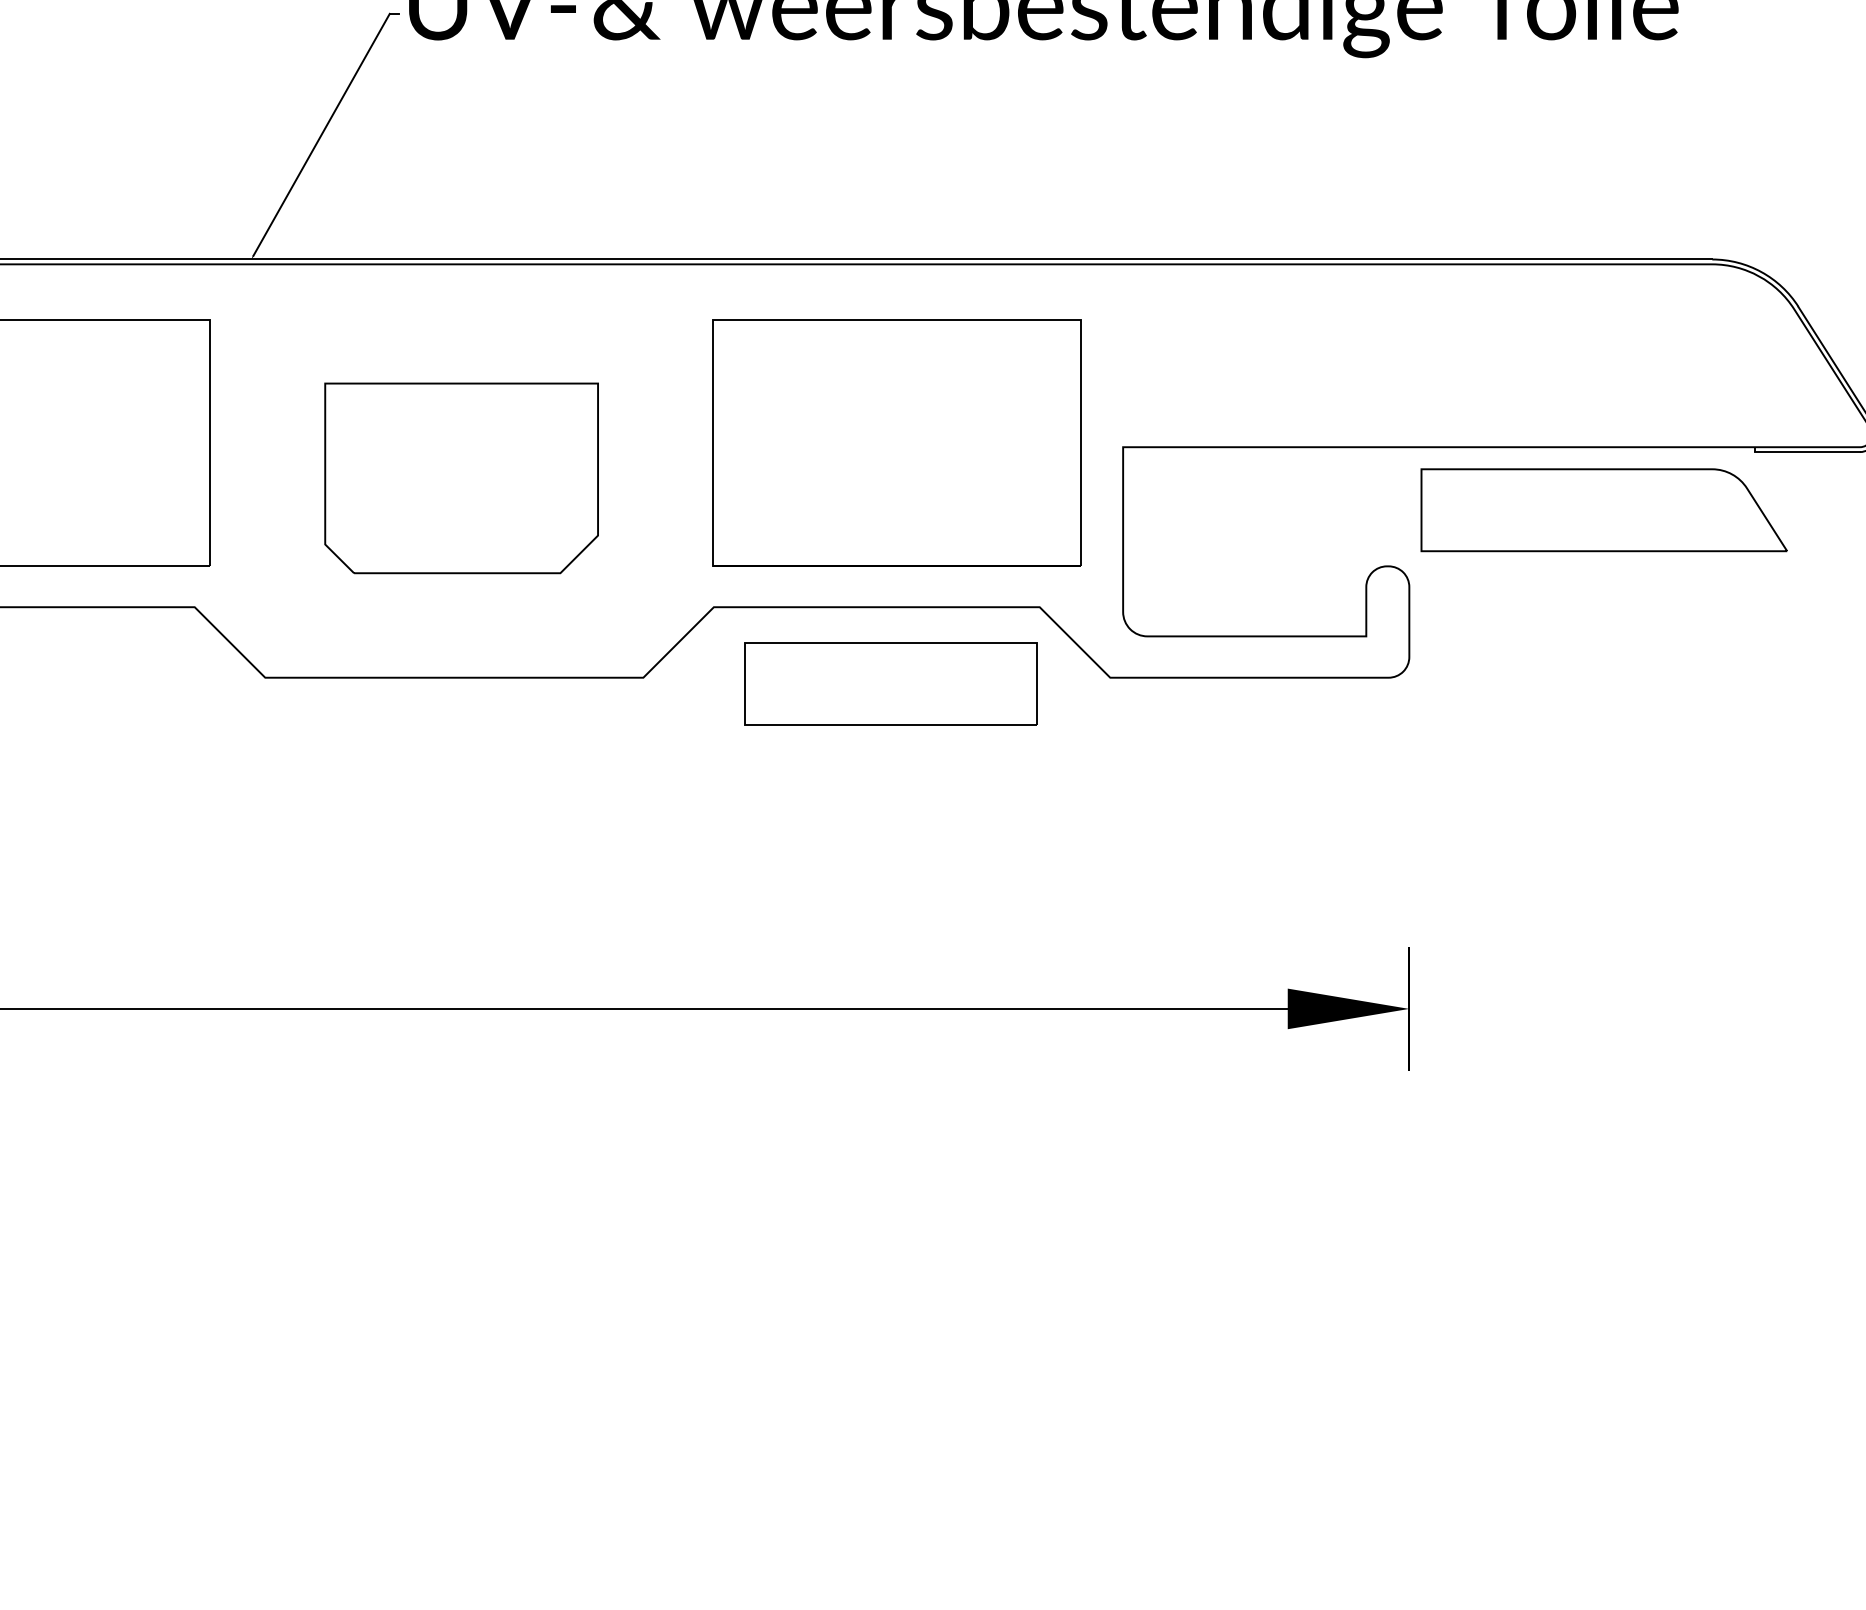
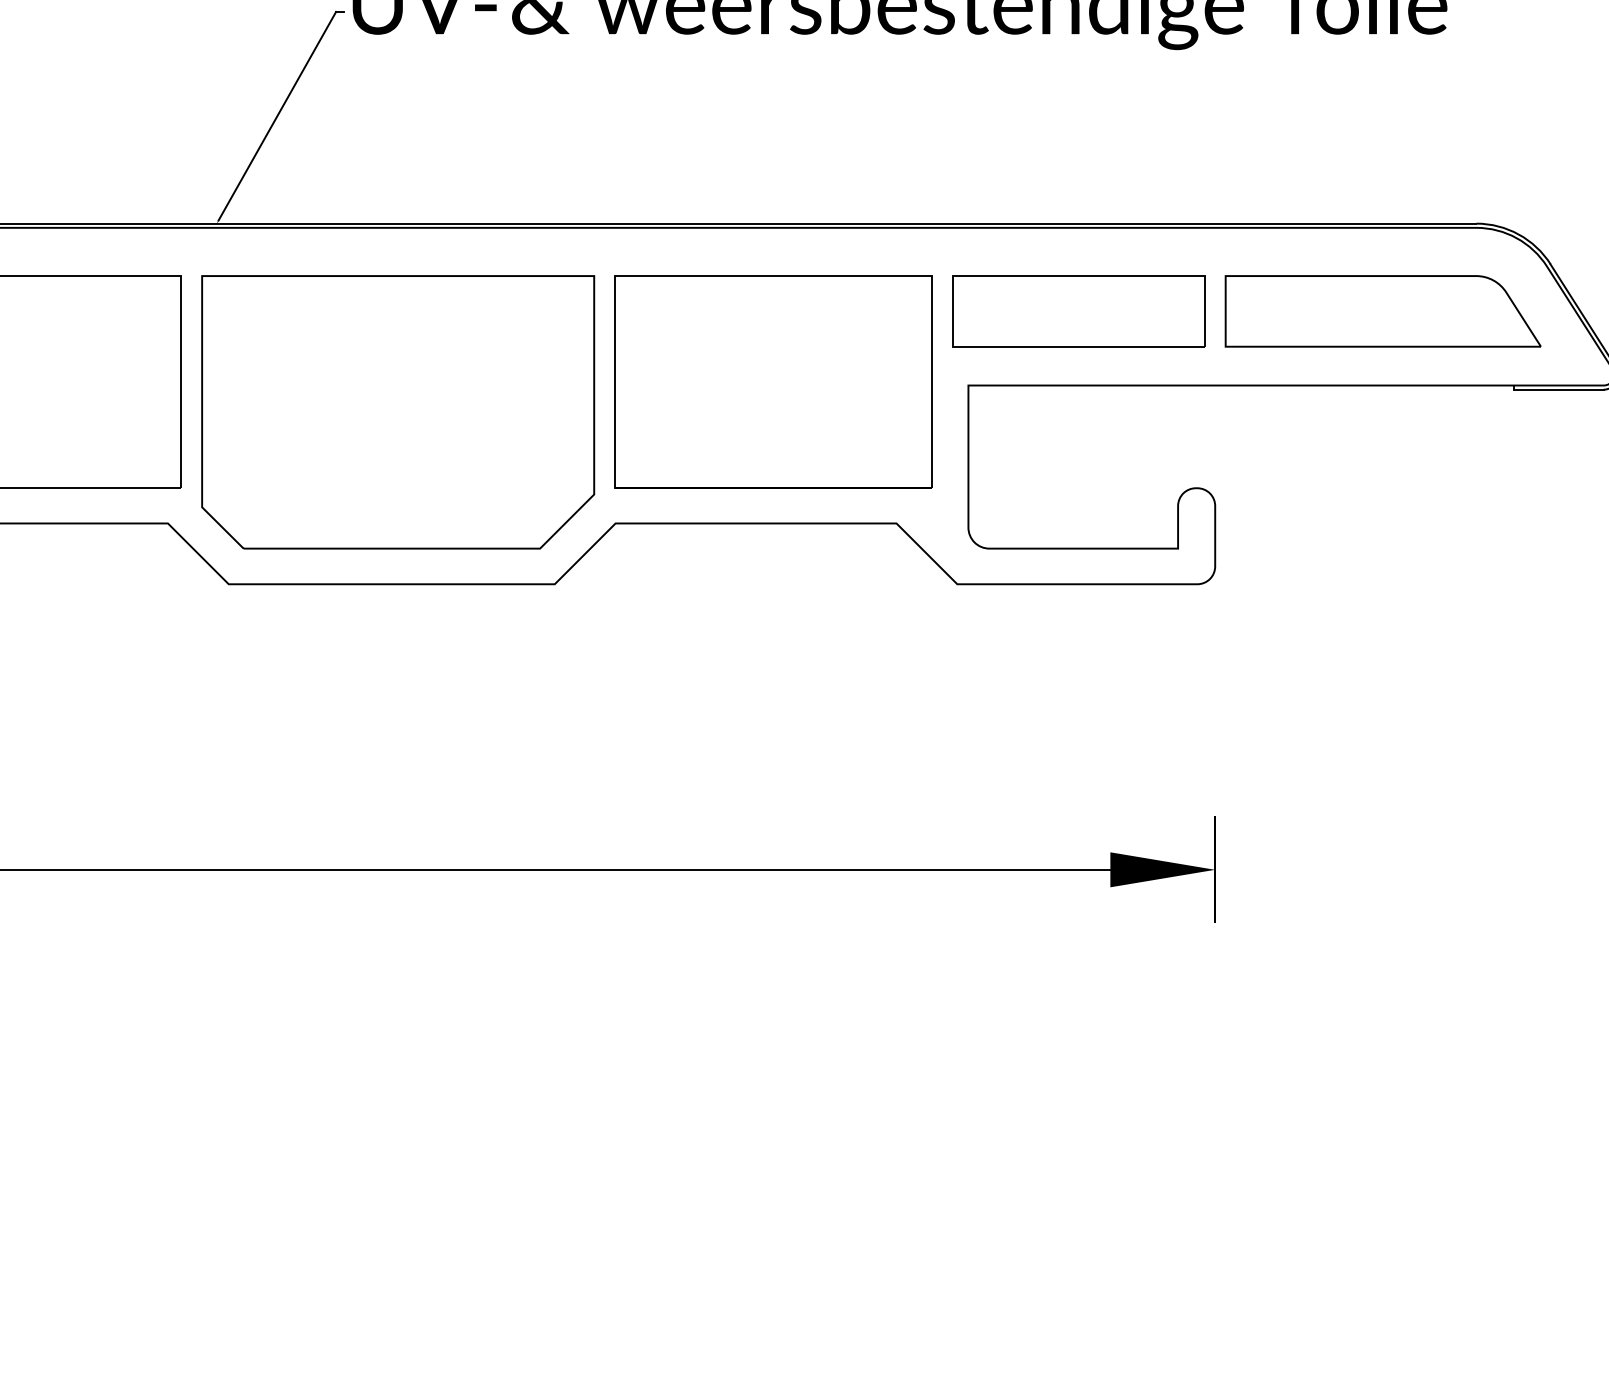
part: (461, 478) -> (397, 412), size x1.67
part: (1603, 510) -> (1382, 311), moved
part: (890, 683) -> (1078, 310), moved

